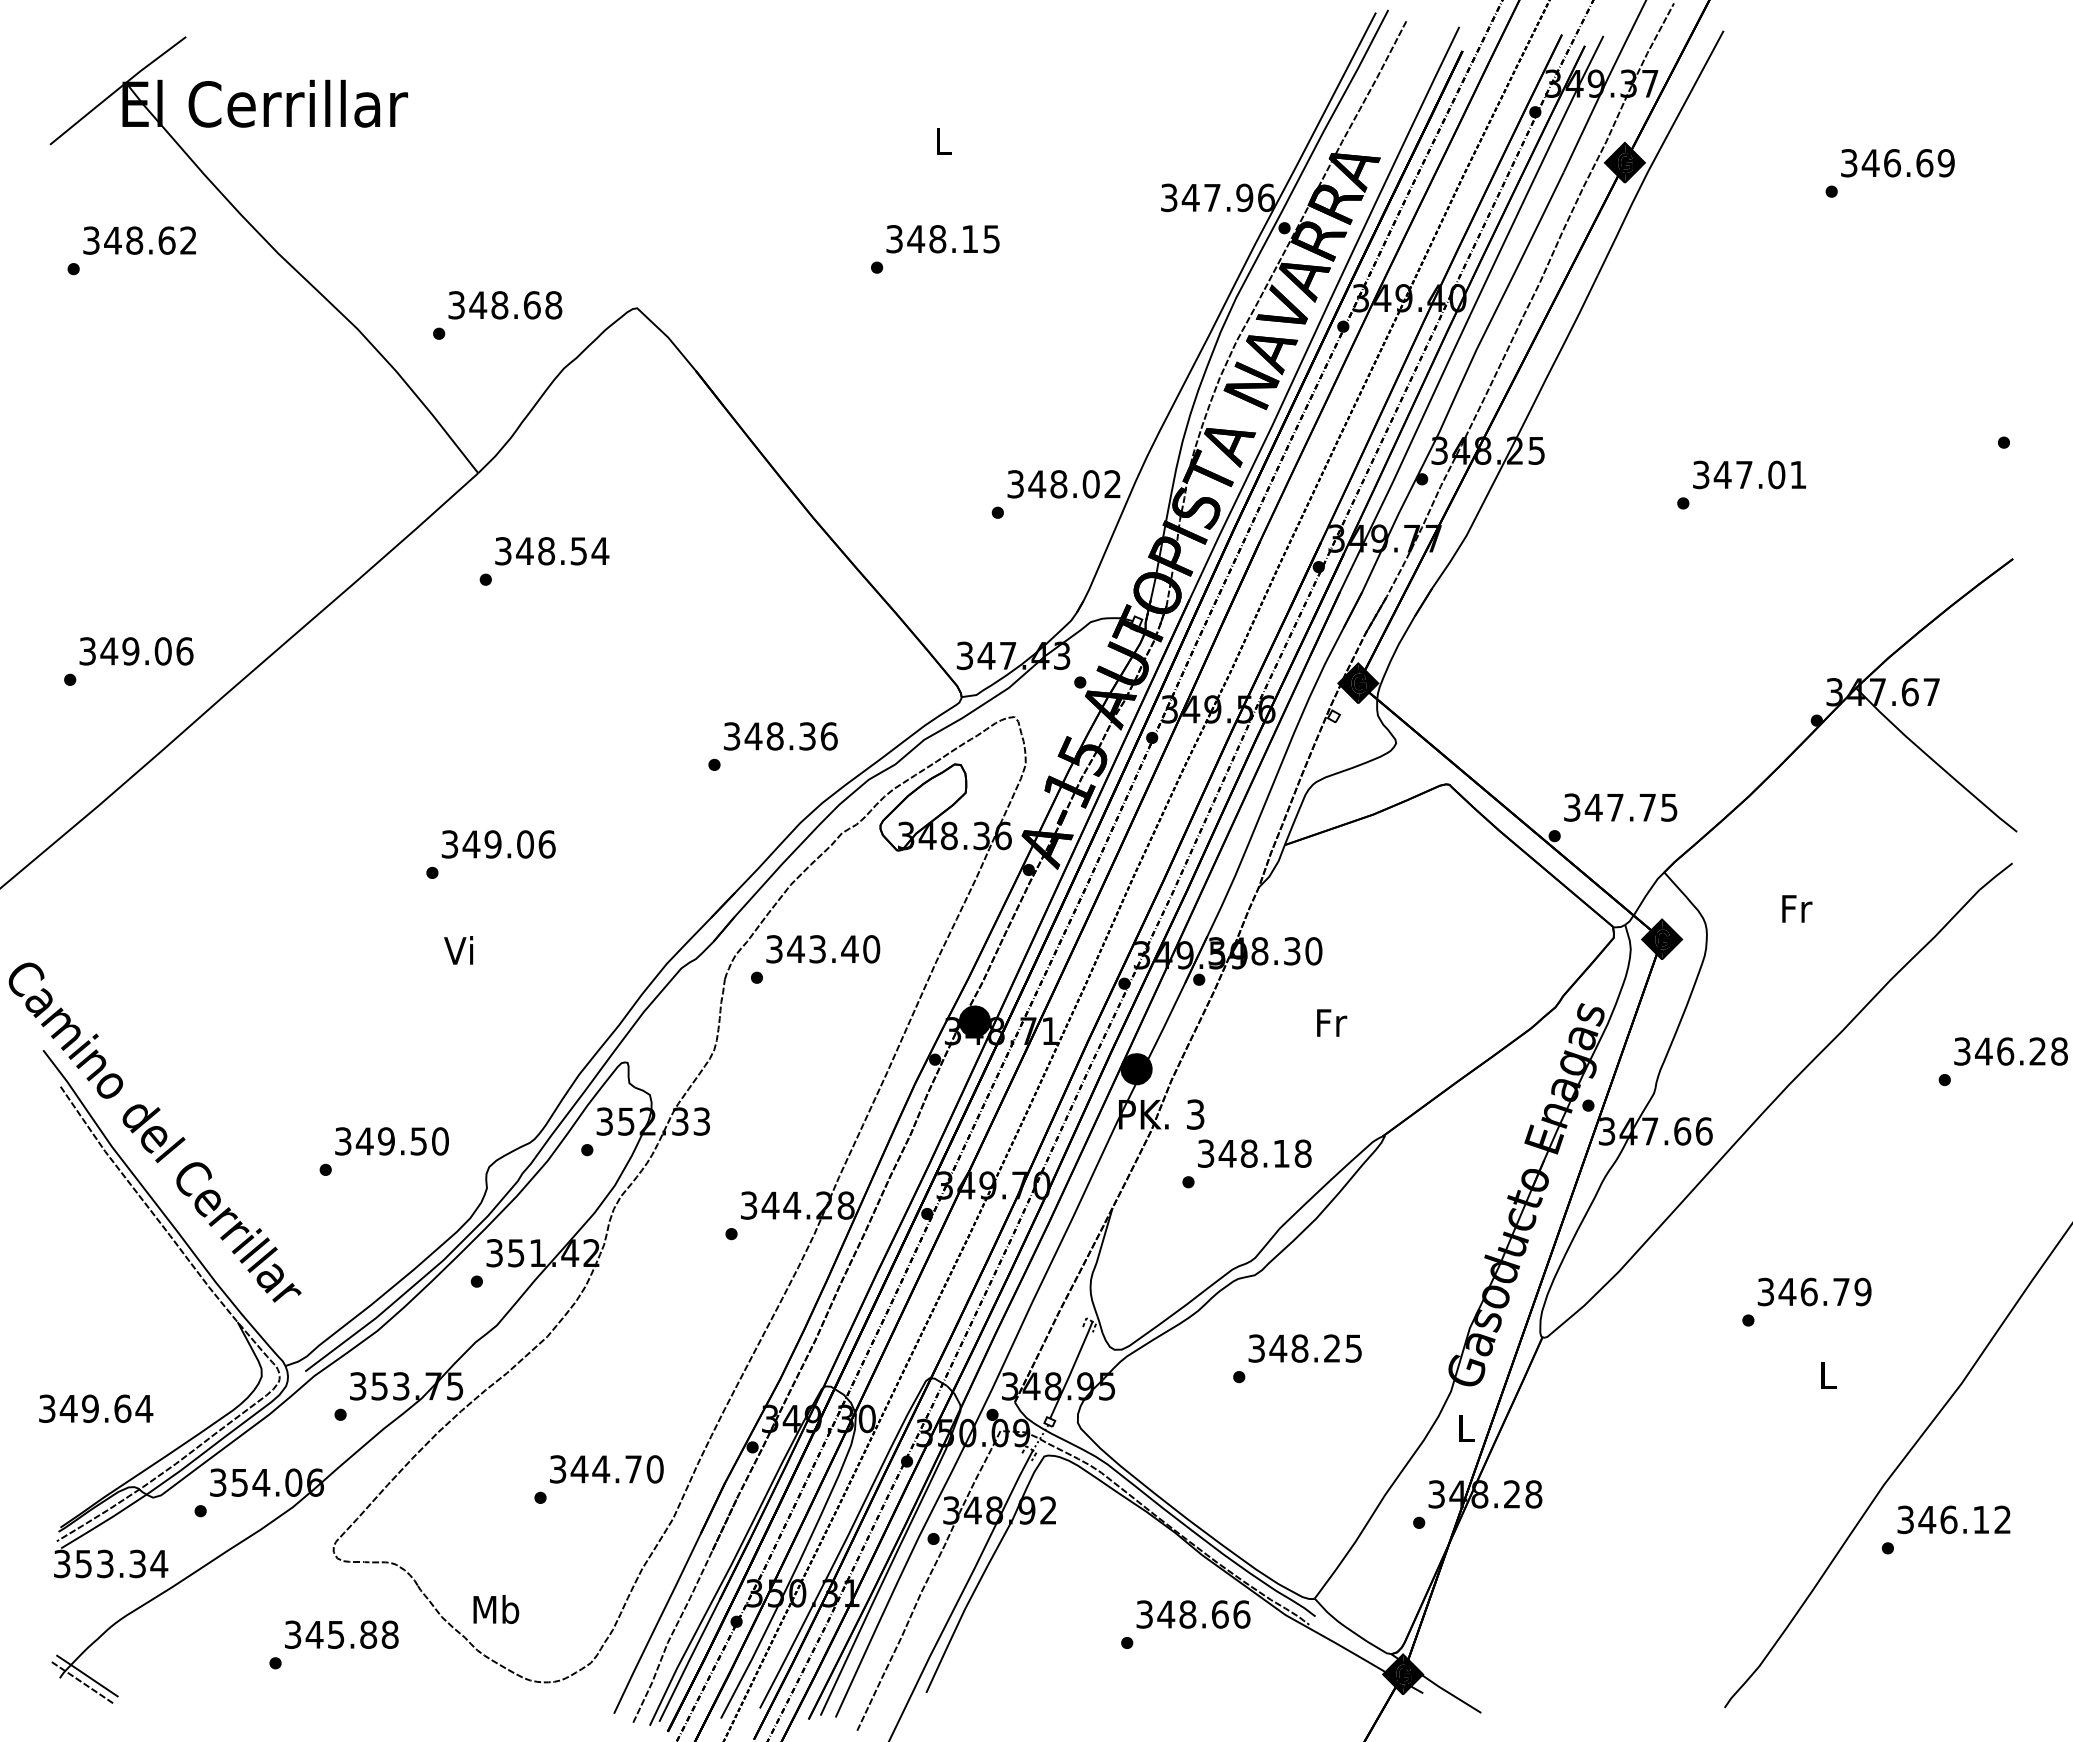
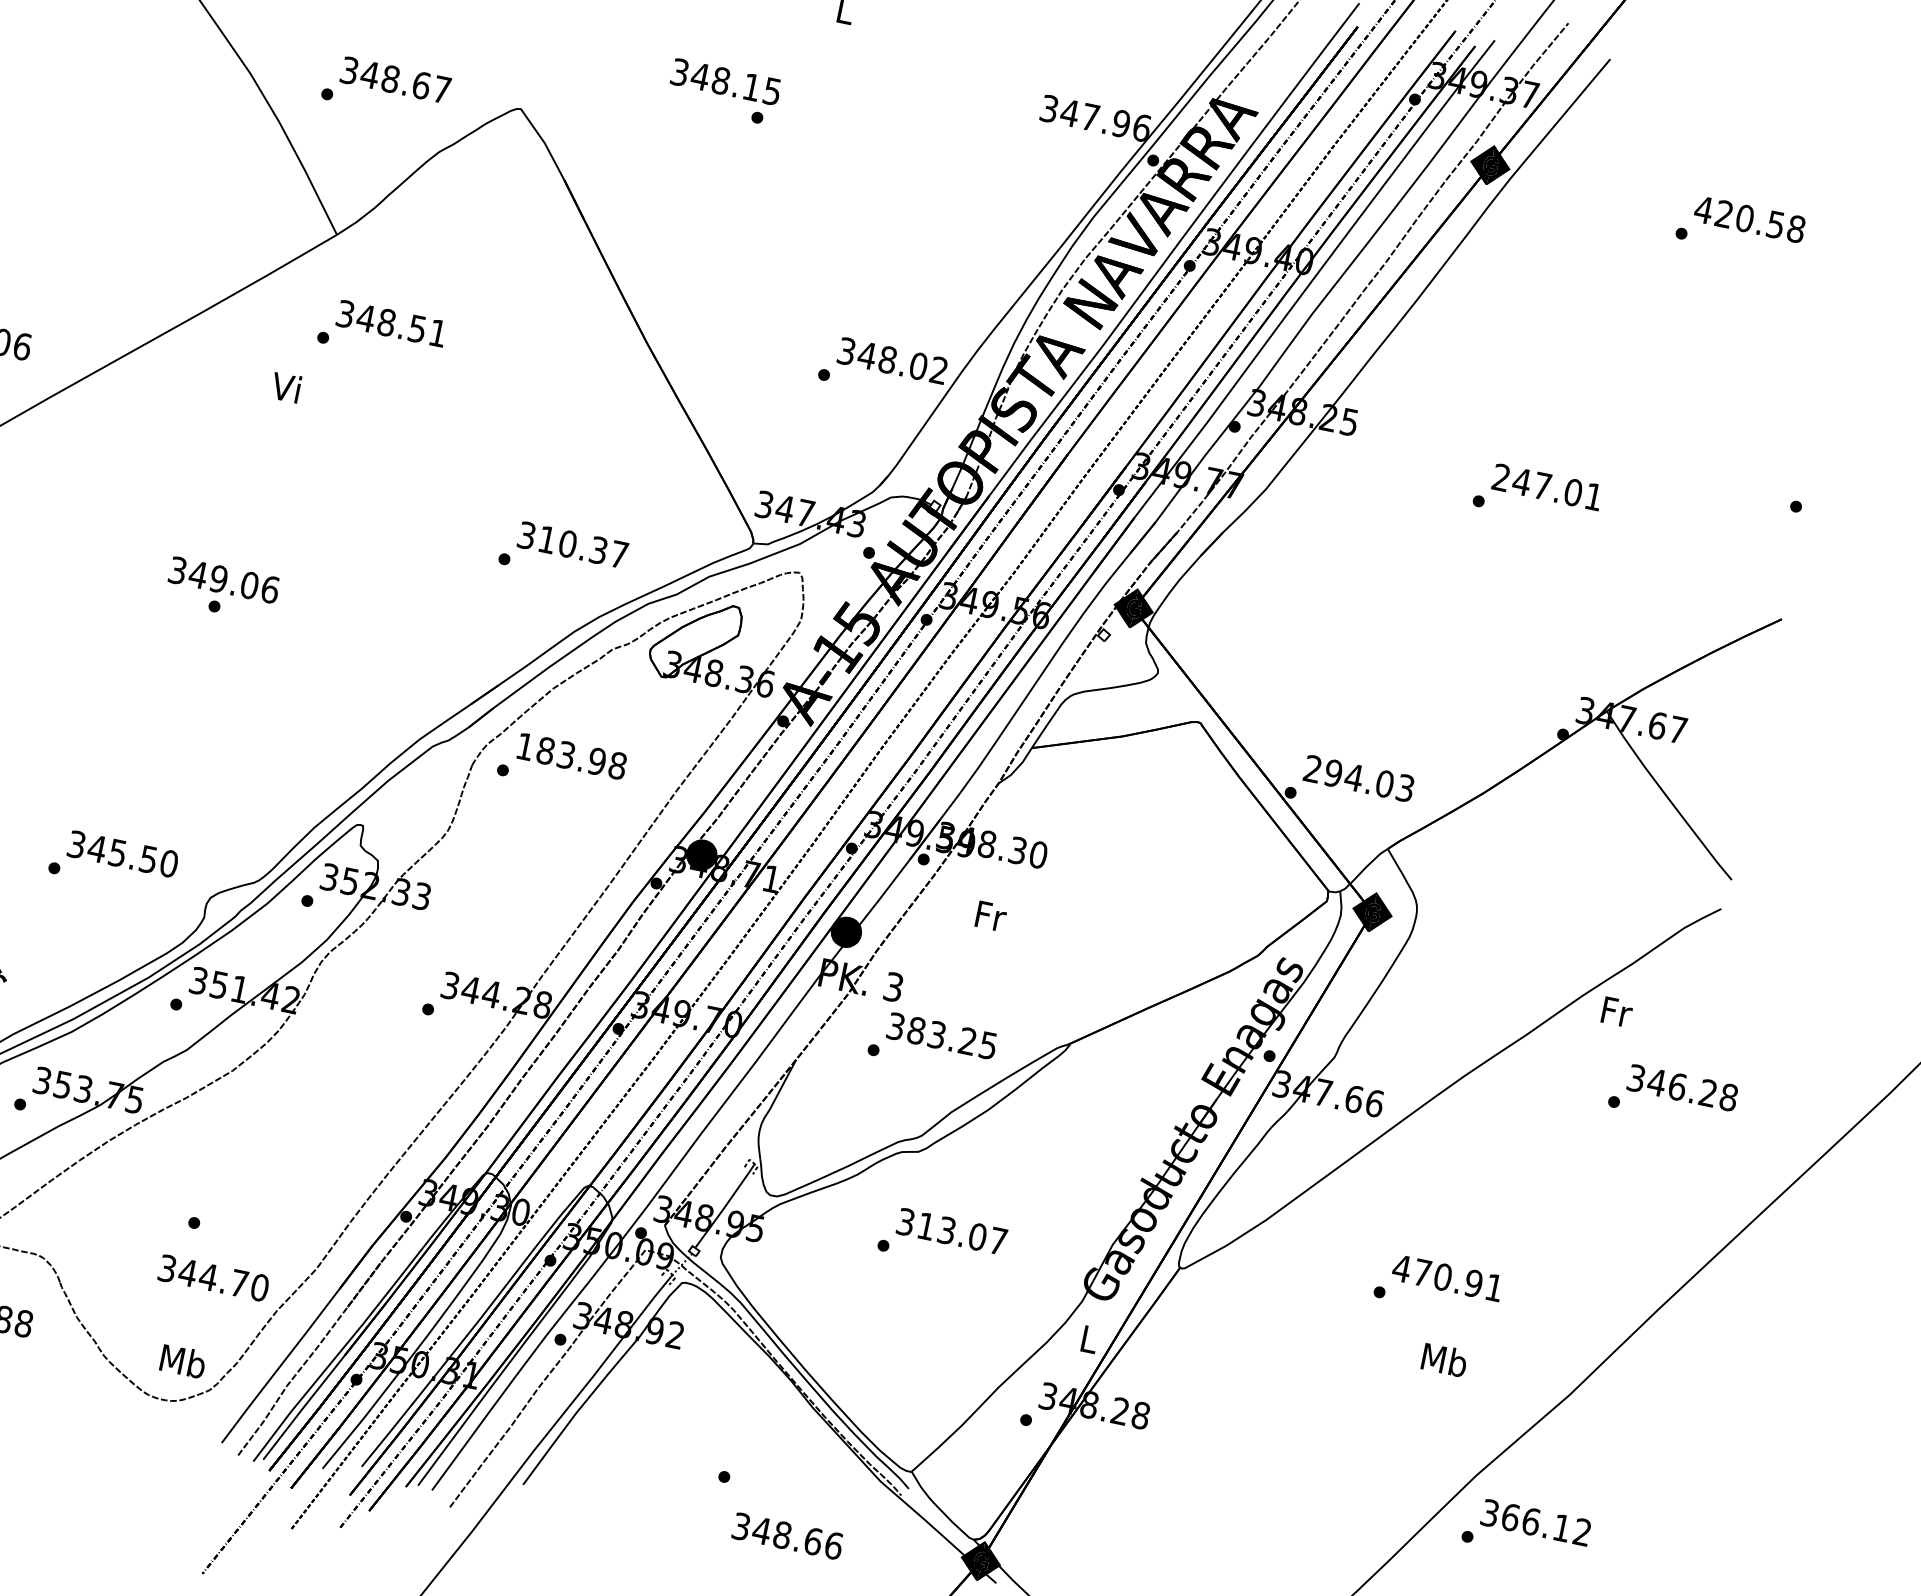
text: (1897, 163) -> (1749, 219), 346.69 -> 420.58
text: (942, 239) -> (725, 82), moved
text: (553, 305) -> (441, 89), 348.68 -> 348.67
text: (1701, 475) -> (1501, 478), 347.01 -> 247.01
text: (600, 550) -> (438, 332), 348.54 -> 348.51
text: (790, 736) -> (582, 547), 348.36 -> 310.37
text: (1620, 807) -> (1358, 778), 347.75 -> 294.03
text: (498, 844) -> (224, 580), moved
text: (1797, 908) -> (1617, 1011), moved
text: (823, 949) -> (571, 756), 343.40 -> 183.98
text: (458, 950) -> (285, 387), moved
text: (1332, 1022) -> (991, 916), moved
text: (386, 1141) -> (117, 853), 349.50 -> 345.50
text: (1264, 1153) -> (951, 1037), 348.18 -> 383.25
text: (1813, 1291) -> (1447, 1277), 346.79 -> 470.91
text: (1315, 1348) -> (961, 1233), 348.25 -> 313.07
text: (1827, 1374) -> (1444, 1359), L -> Mb
text: (606, 1469) -> (213, 1278), moved
text: (1927, 1519) -> (1510, 1517), 346.12 -> 366.12
text: (496, 1609) -> (183, 1361), moved
text: (1193, 1614) -> (787, 1536), moved

